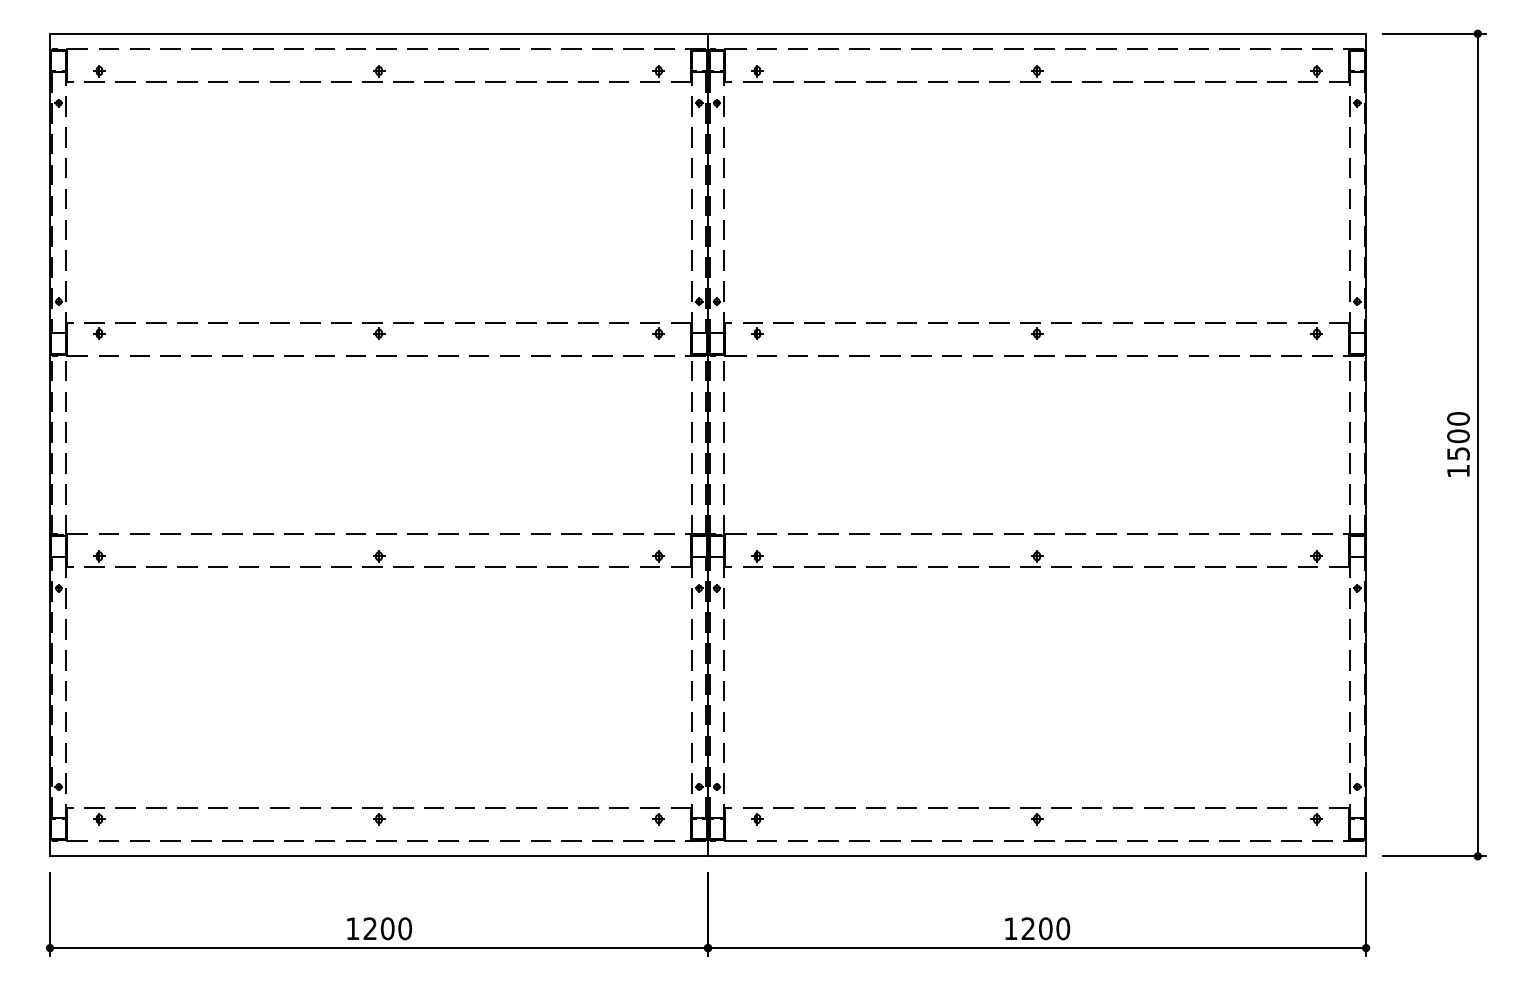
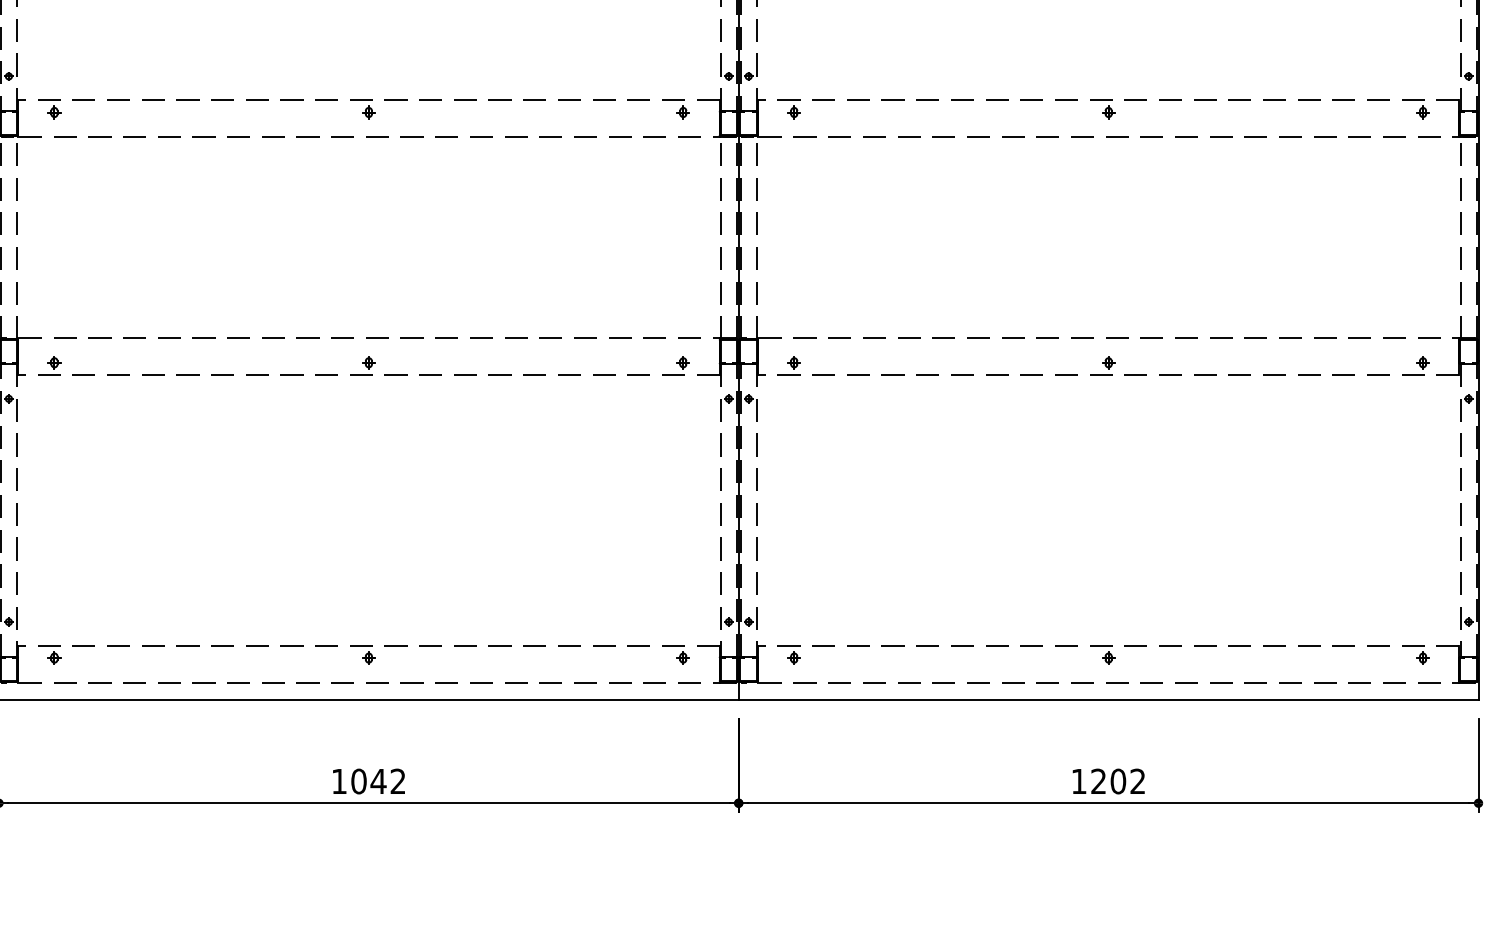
text: (387, 928) -> (378, 781), 1200 -> 1042
text: (1063, 928) -> (1138, 781), 1200 -> 1202

